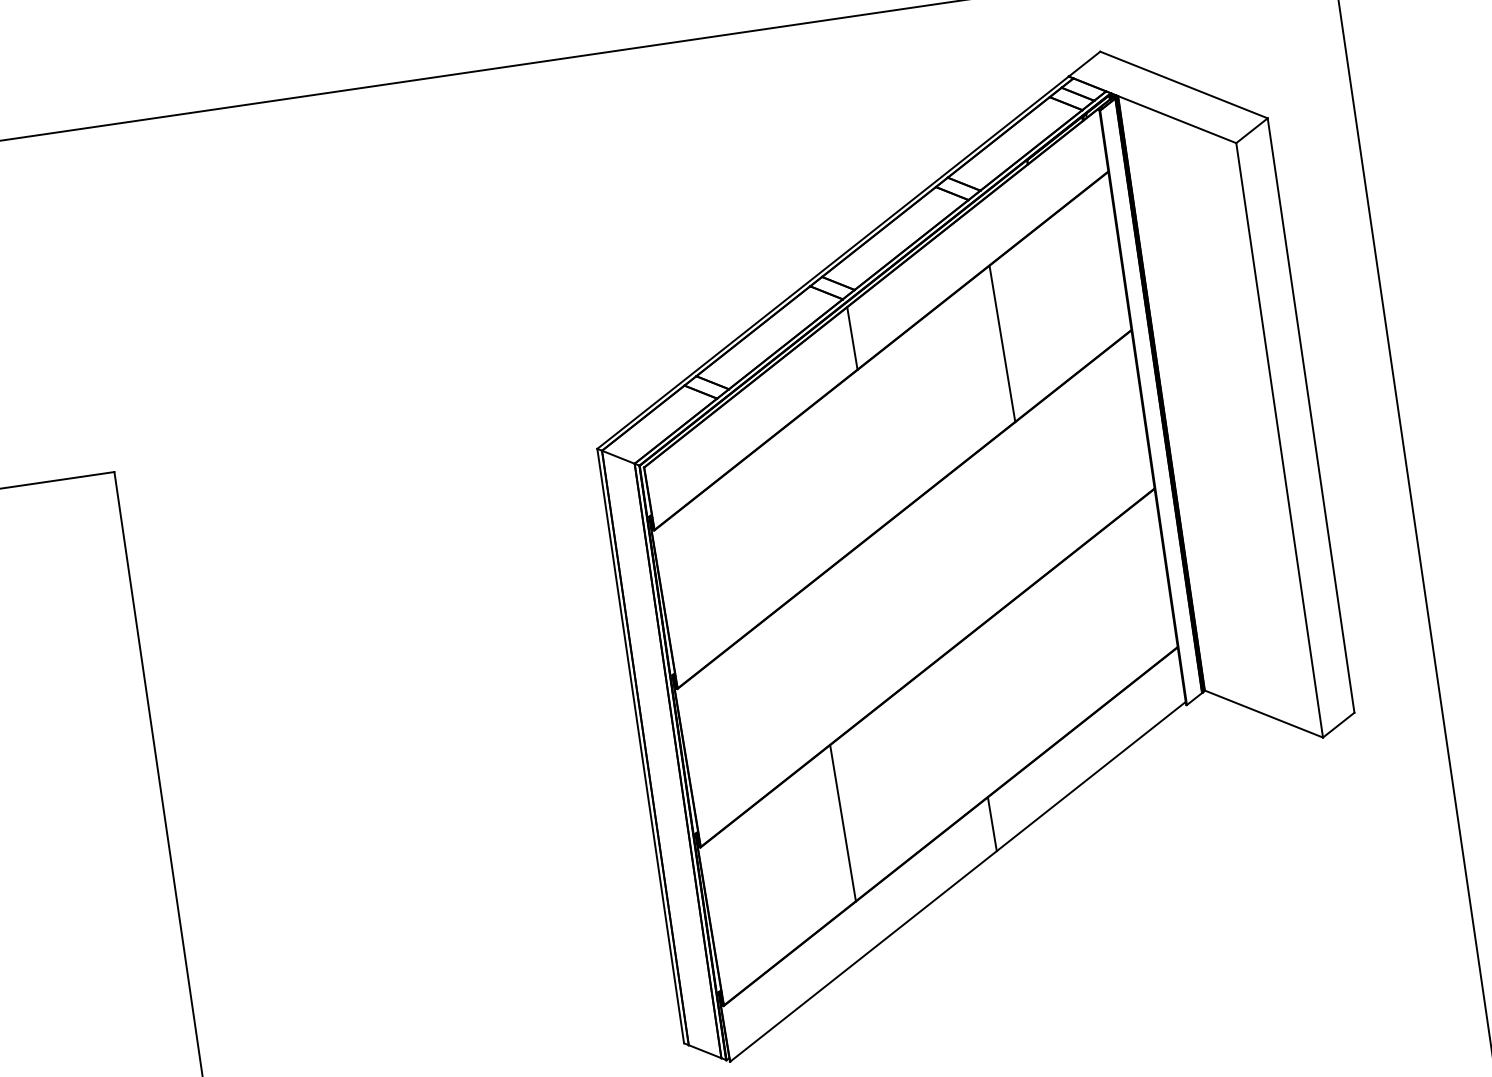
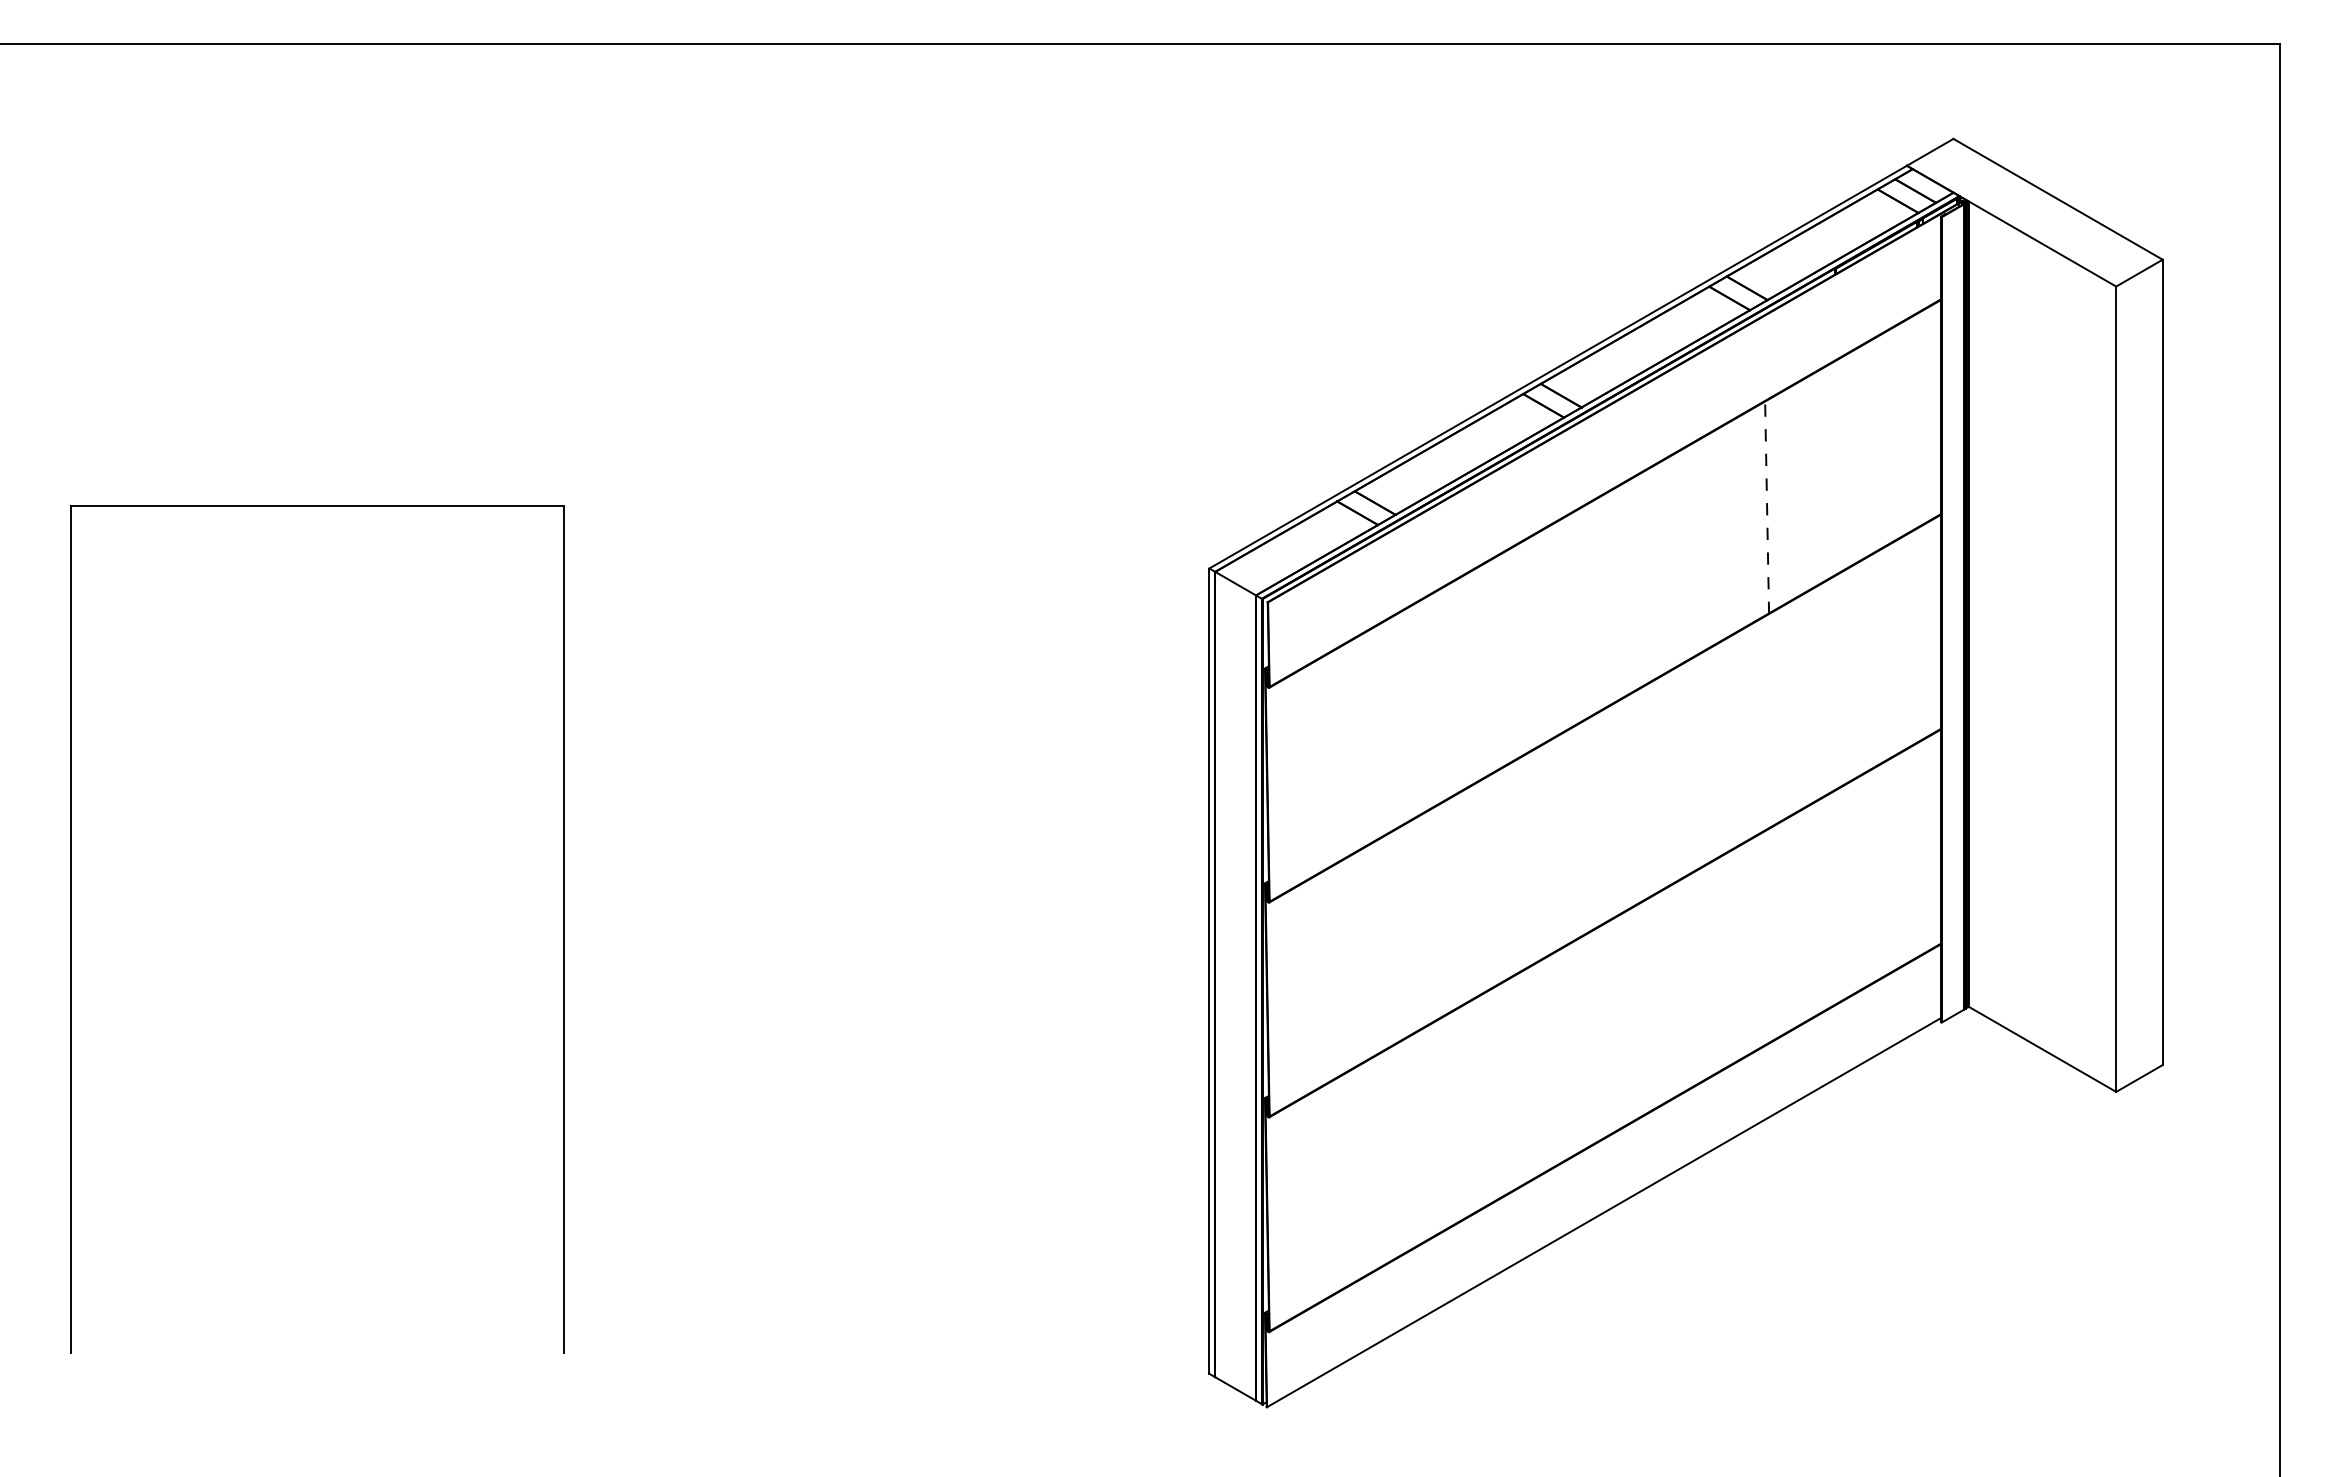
line: (851, 338) -> (1568, 471), removed
line: (1002, 343) -> (1767, 507), solid -> dashed
line: (842, 823) -> (1462, 1112), removed
line: (992, 823) -> (1660, 1142), removed

